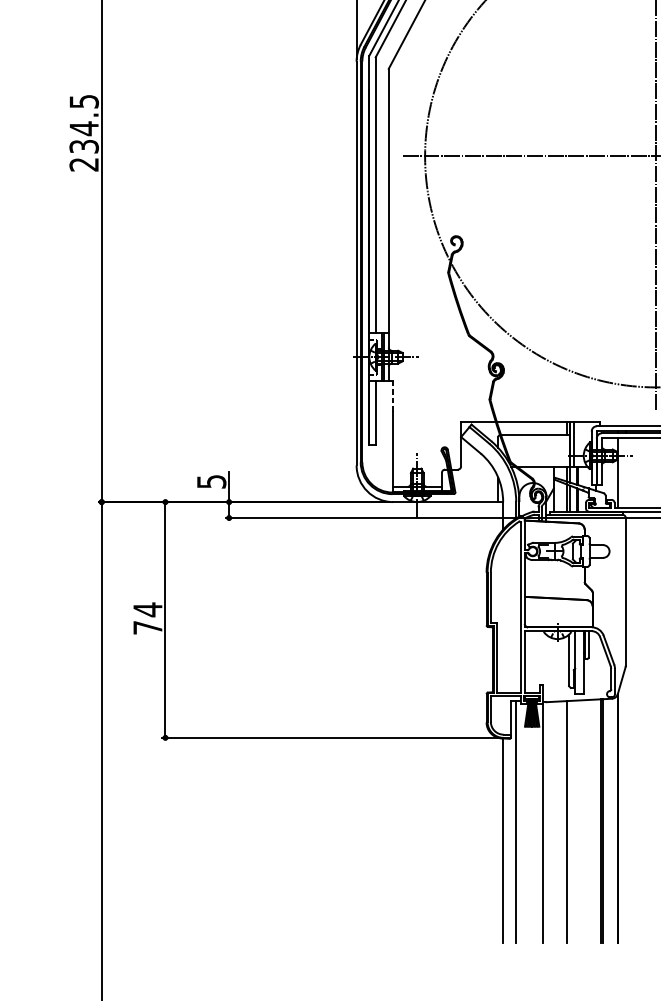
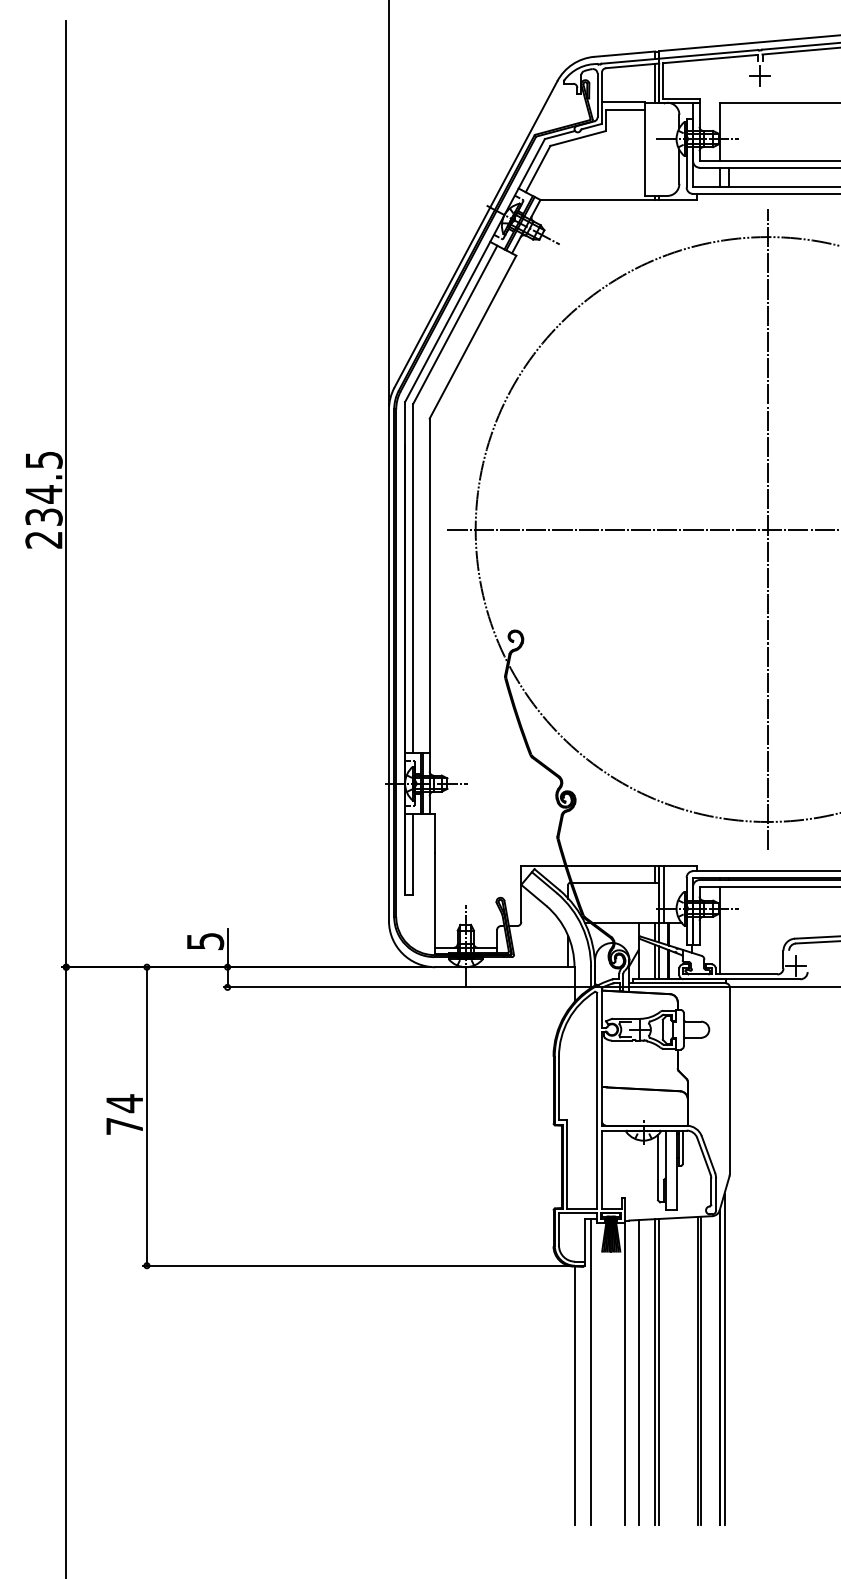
line: (392, 396) -> (434, 833), dashed -> solid
line: (621, 811) -> (724, 1358), added
line: (570, 821) -> (659, 1371), added
line: (553, 822) -> (638, 1372), added

